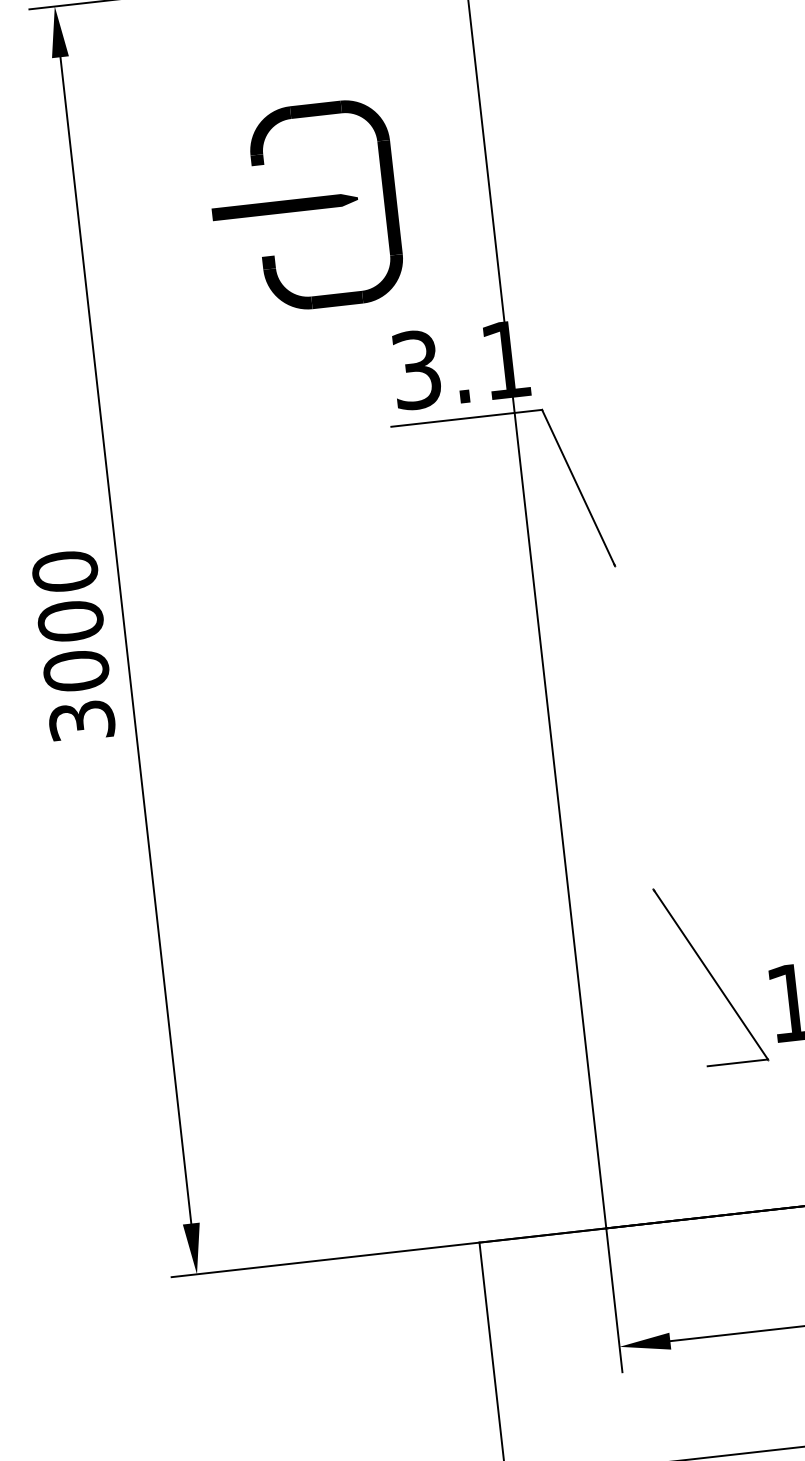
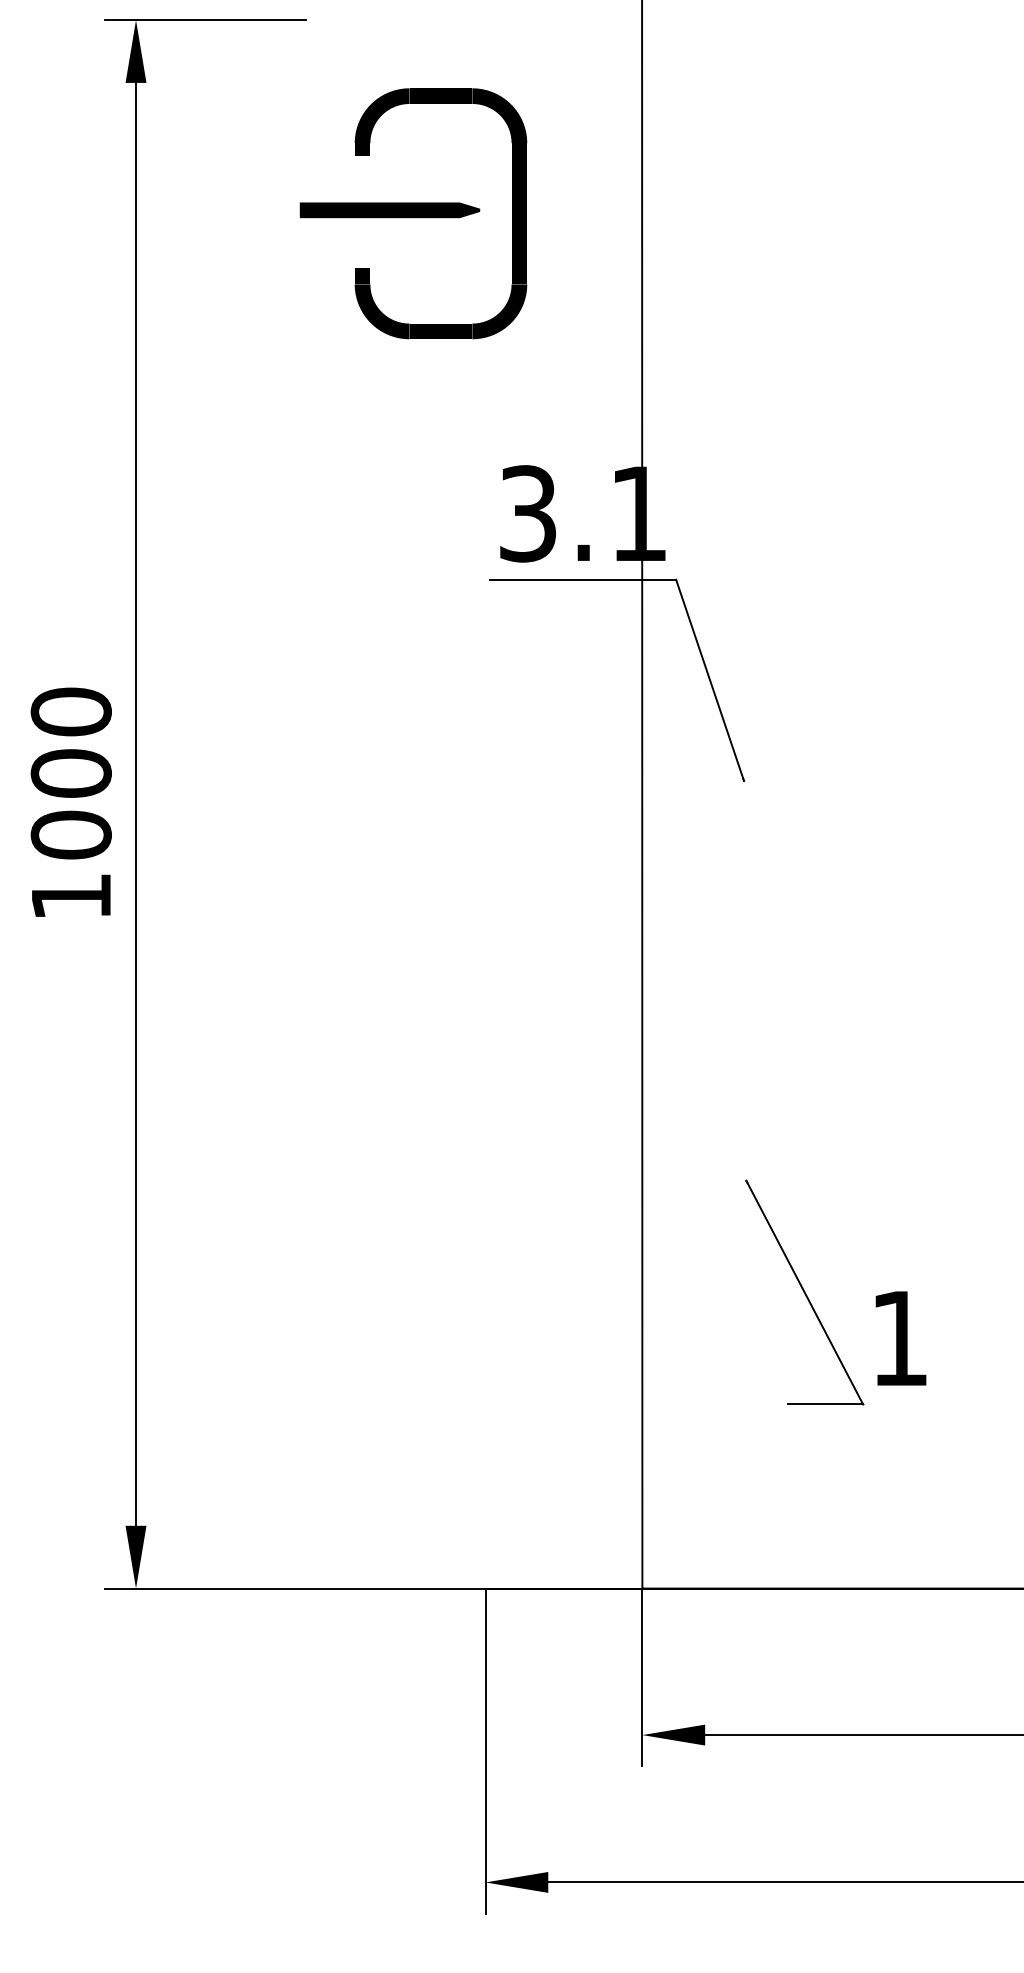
part: (304, 207) -> (413, 213), moved
text: (81, 720) -> (70, 896), 3000 -> 1000

